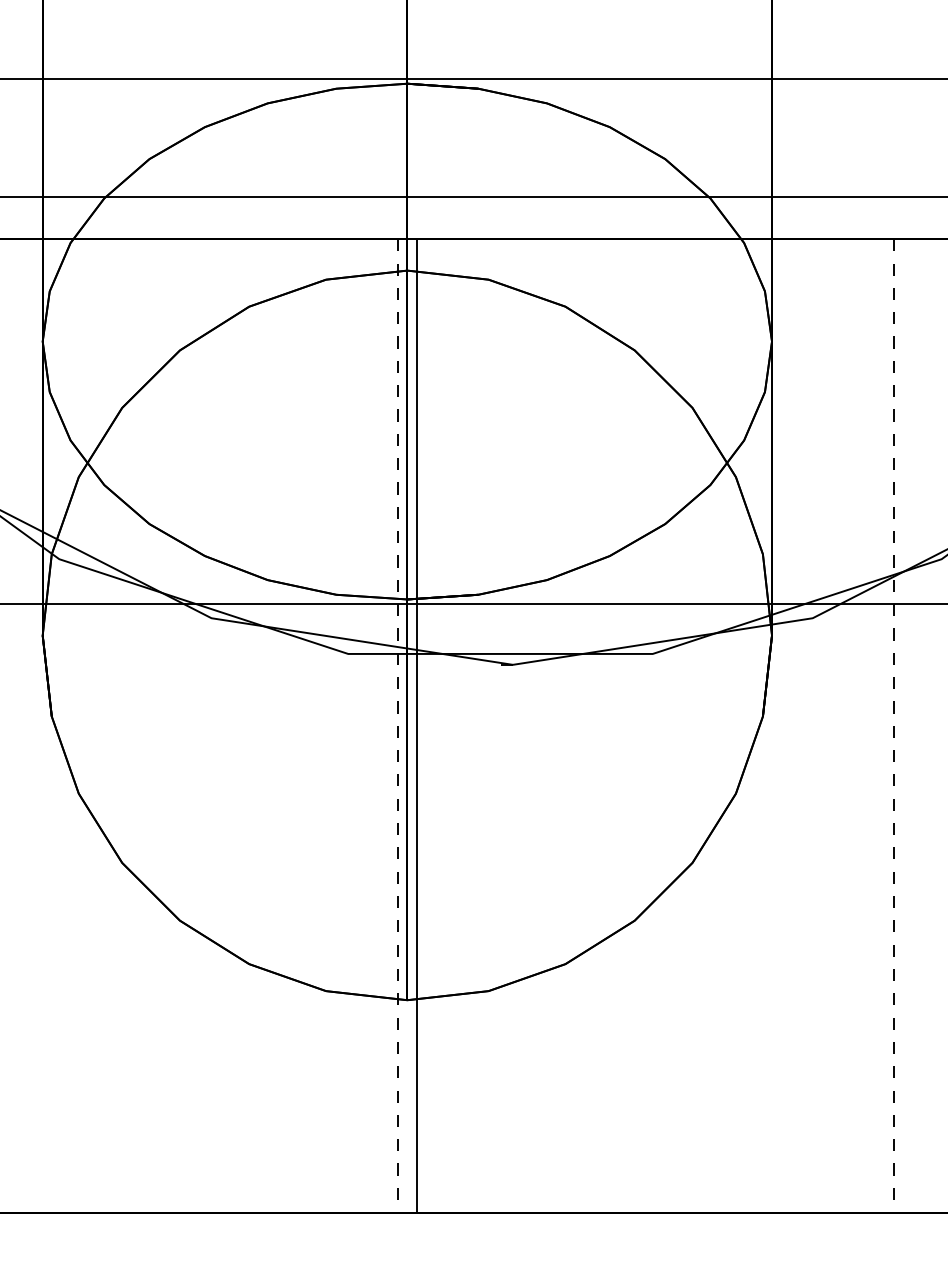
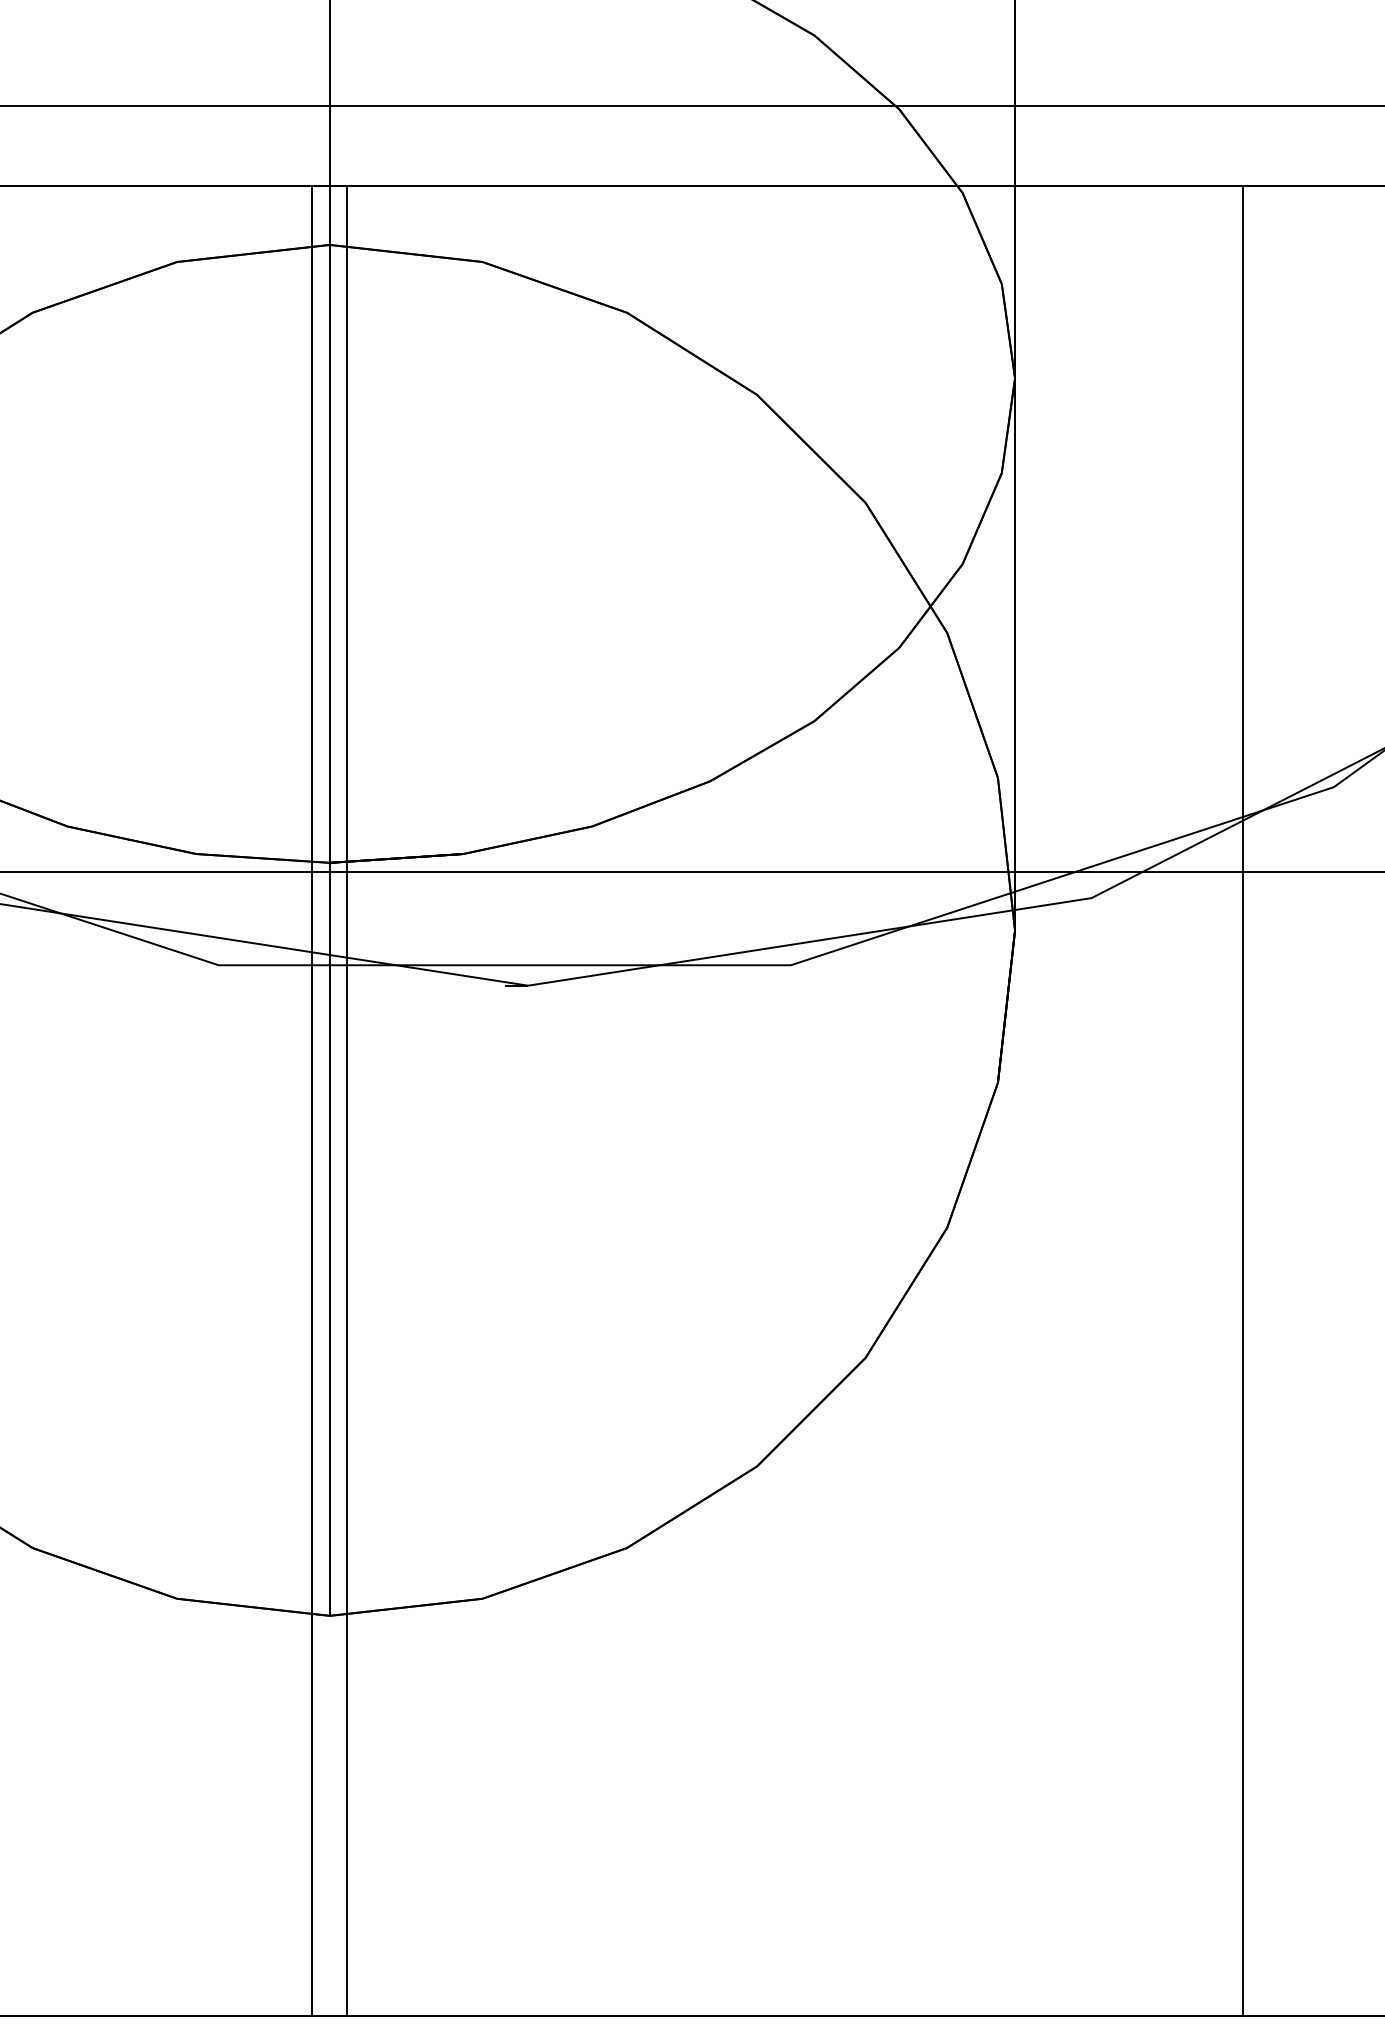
line: (397, 726) -> (311, 1101), dashed -> solid
line: (893, 726) -> (1243, 1101), dashed -> solid

